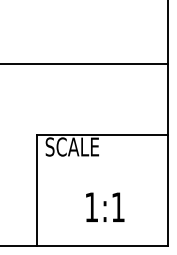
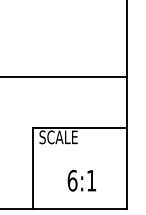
text: (91, 206) -> (72, 180), 1:1 -> 6:1

